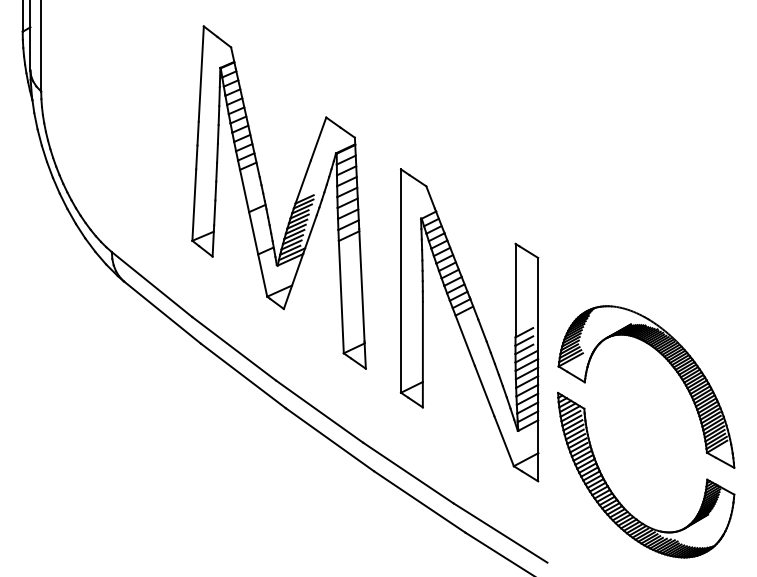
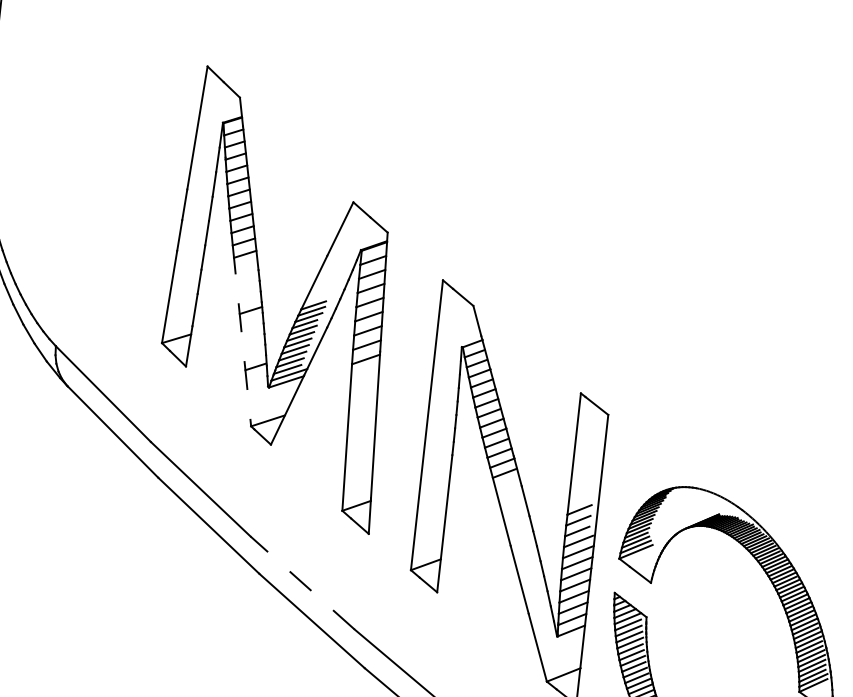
line: (252, 228) -> (241, 335), solid -> dashed
line: (319, 411) -> (302, 582), solid -> dashed

